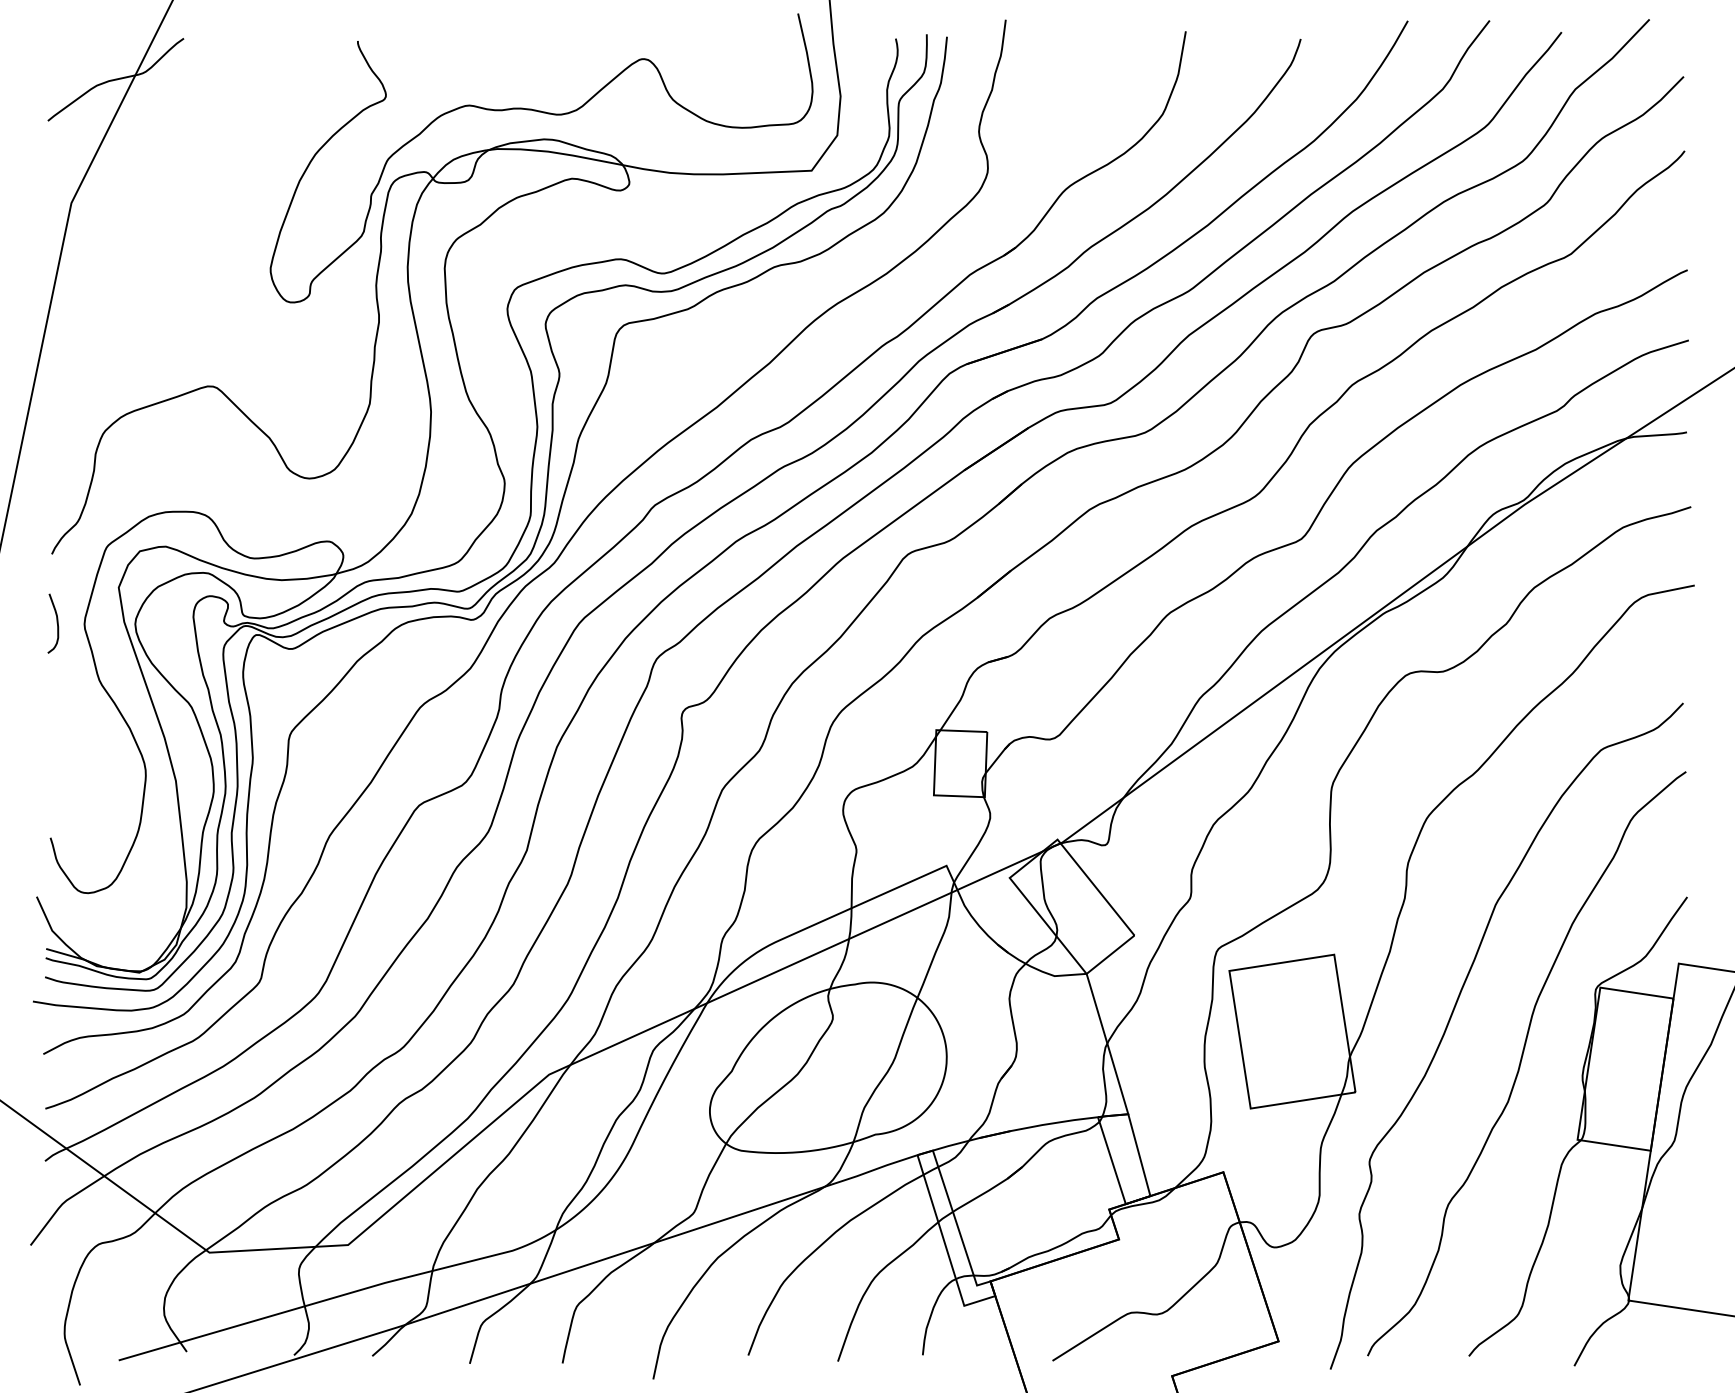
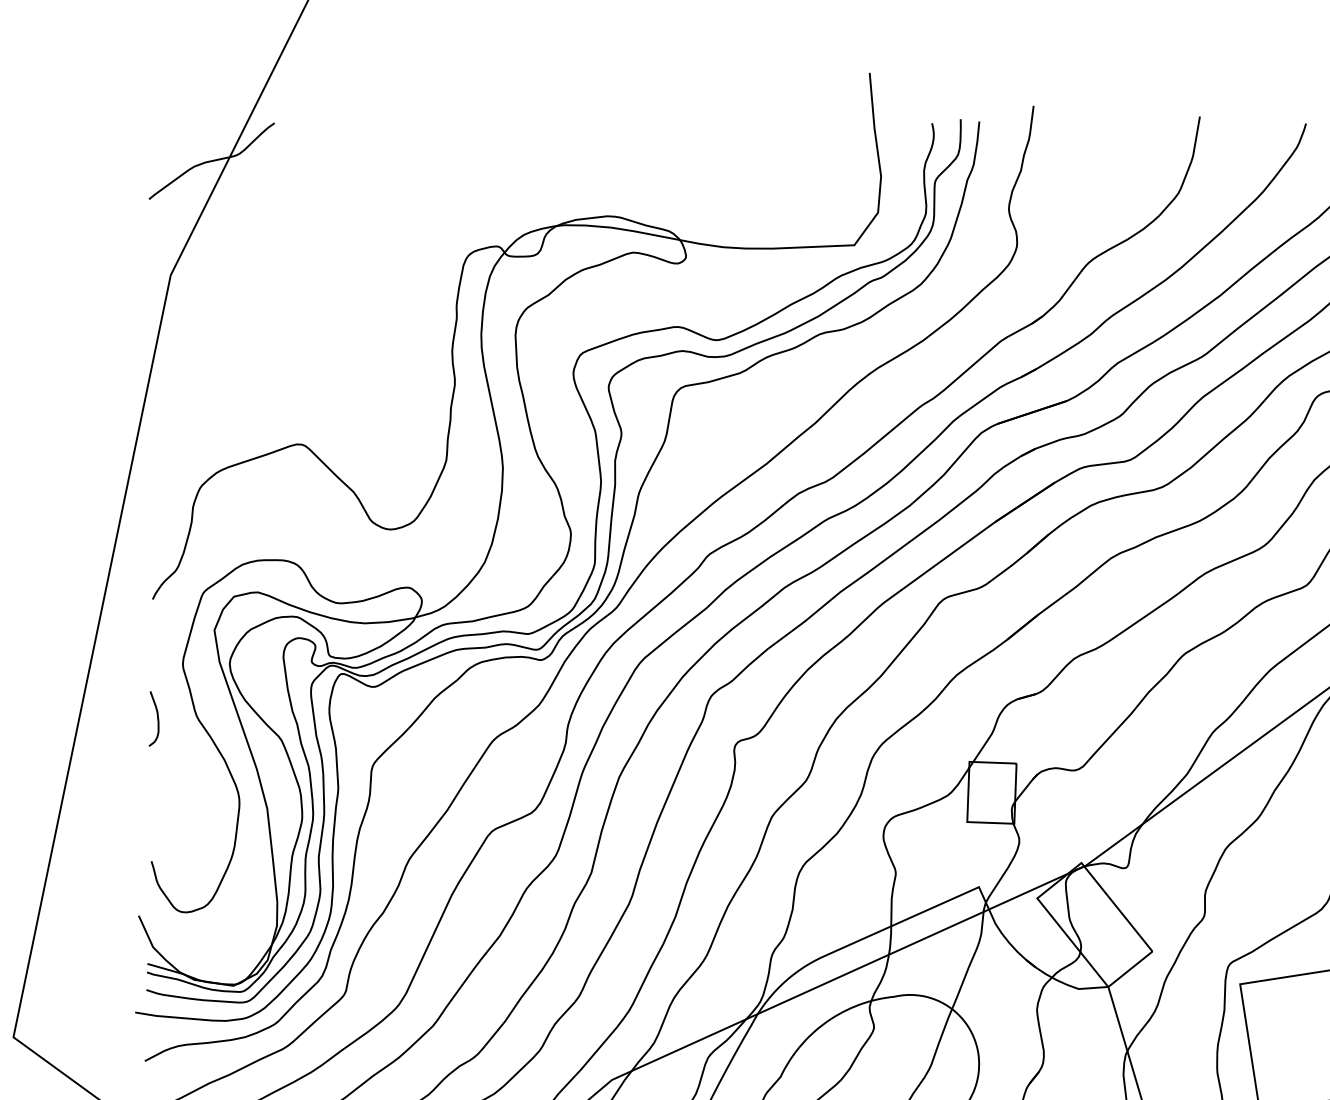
curve: (548, 114) -> (611, 193), removed
curve: (56, 623) -> (156, 718), moved

